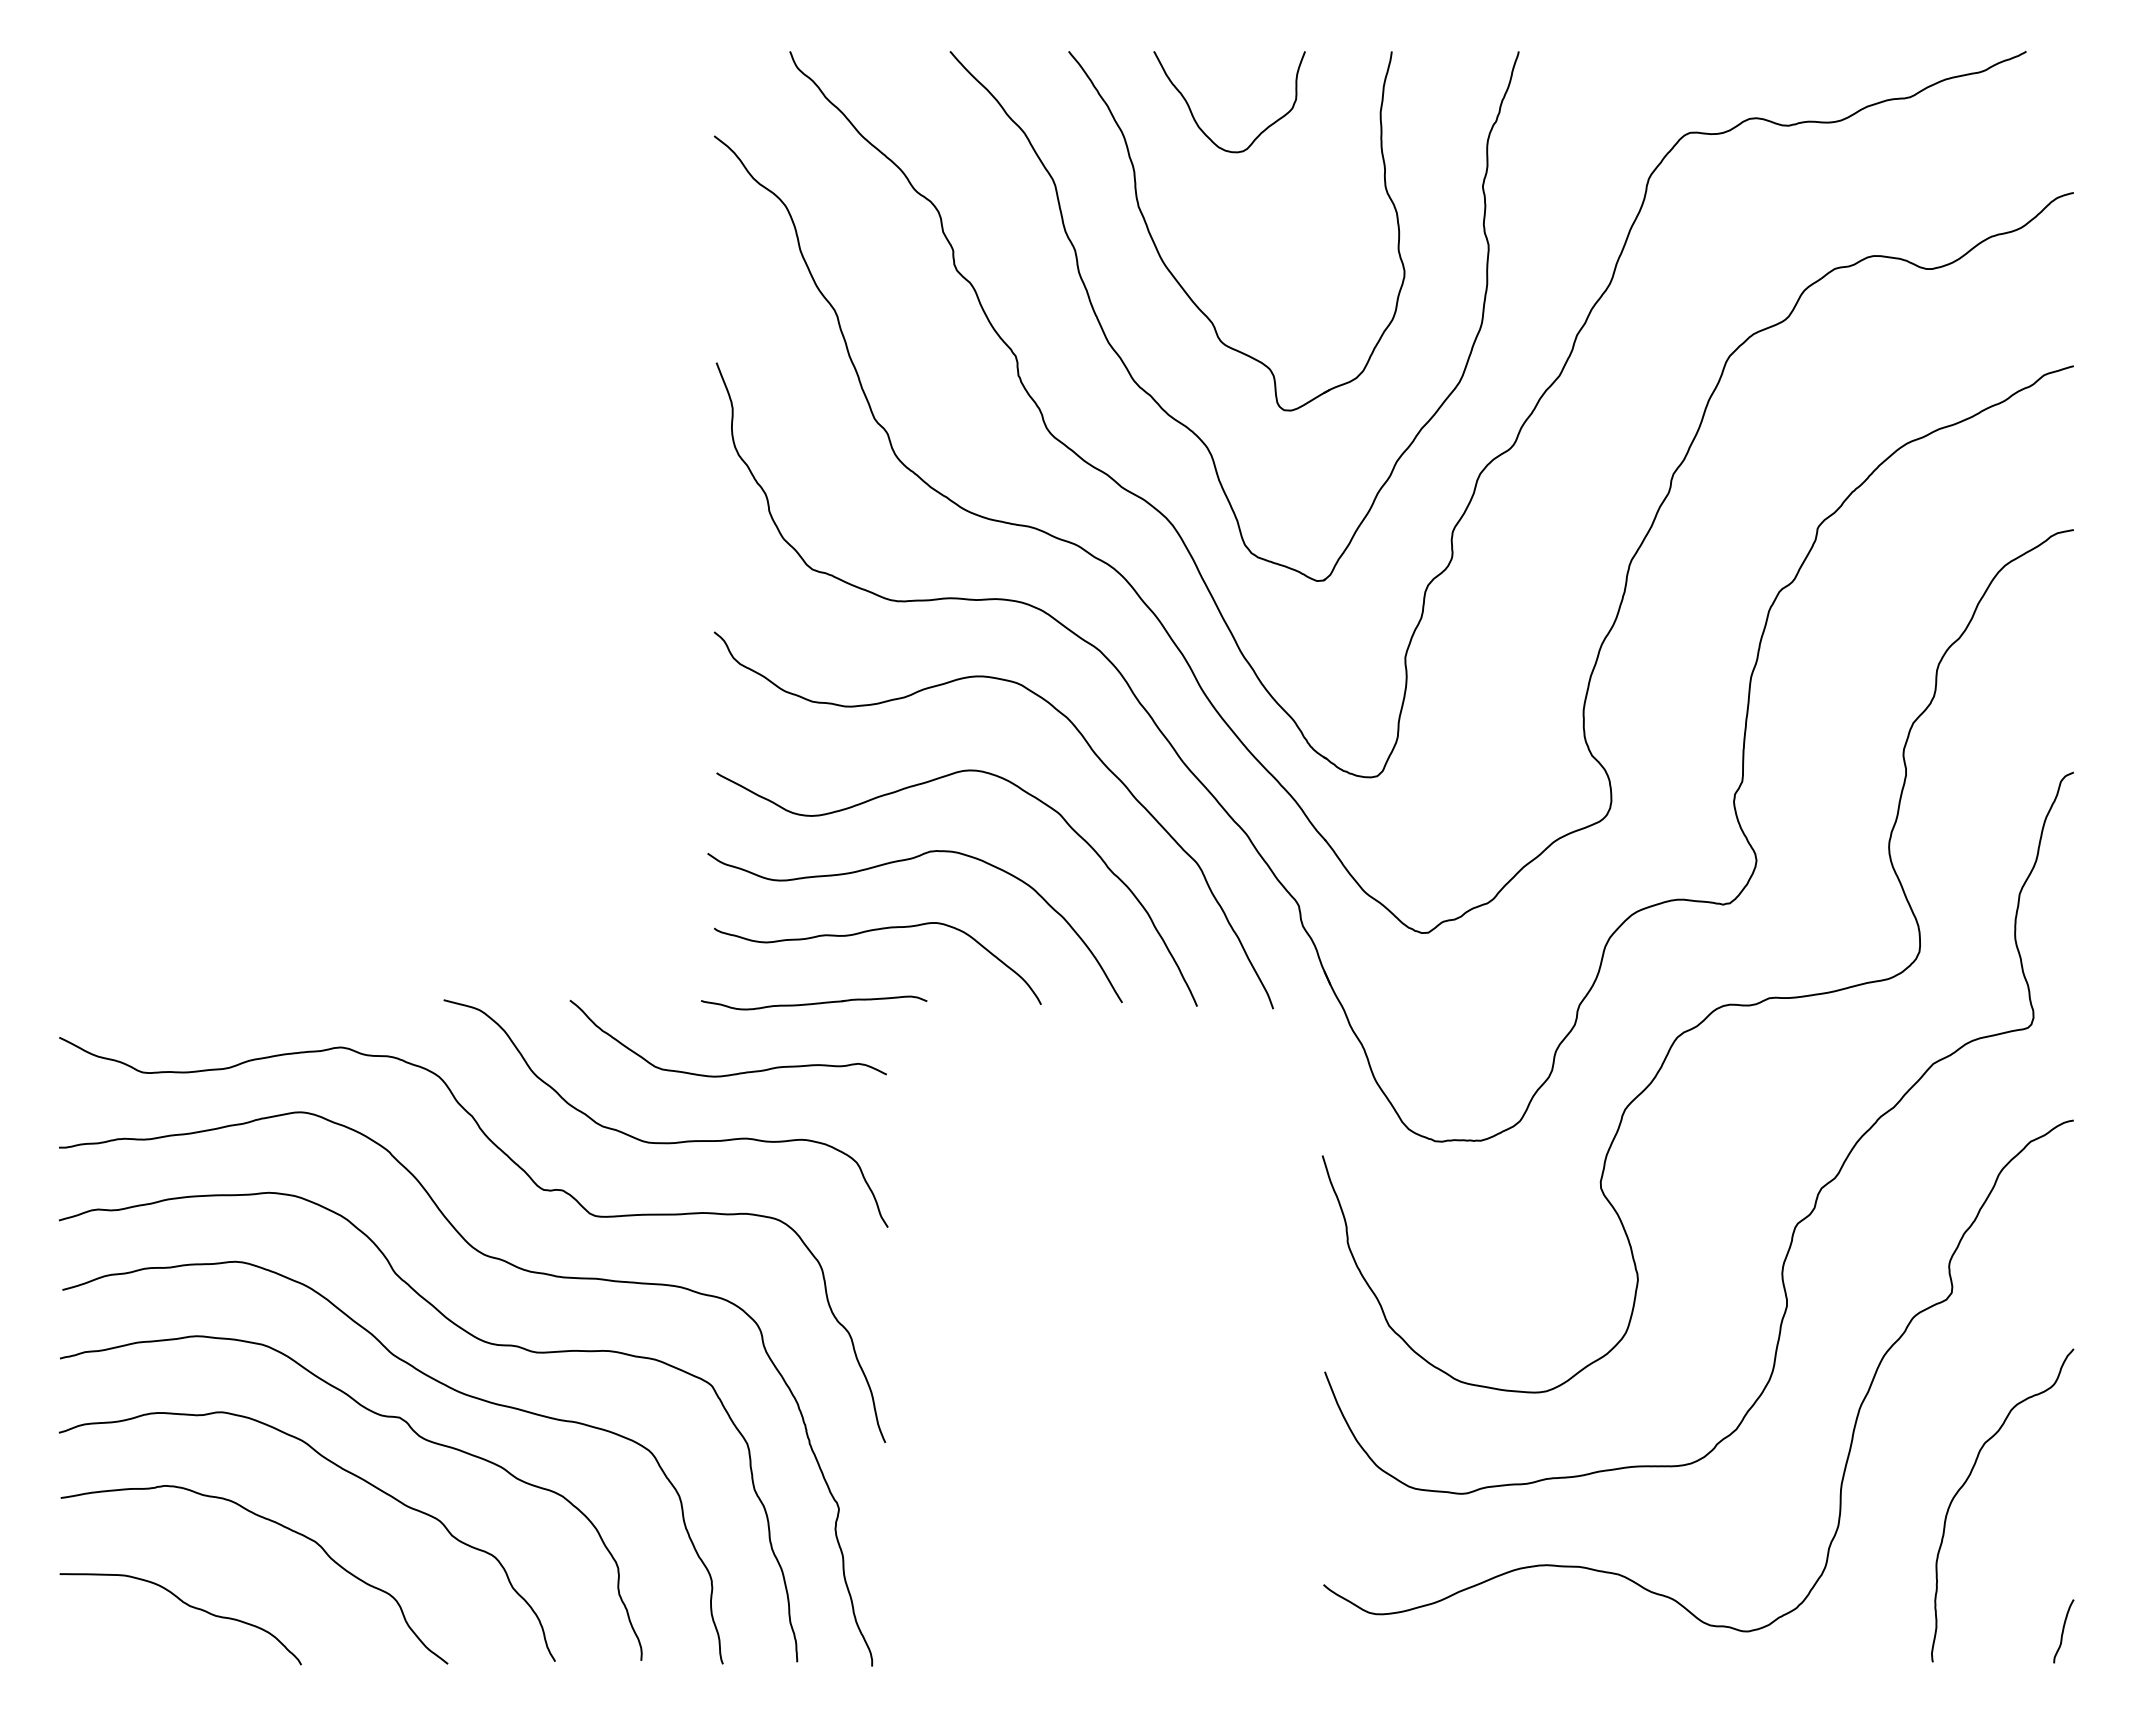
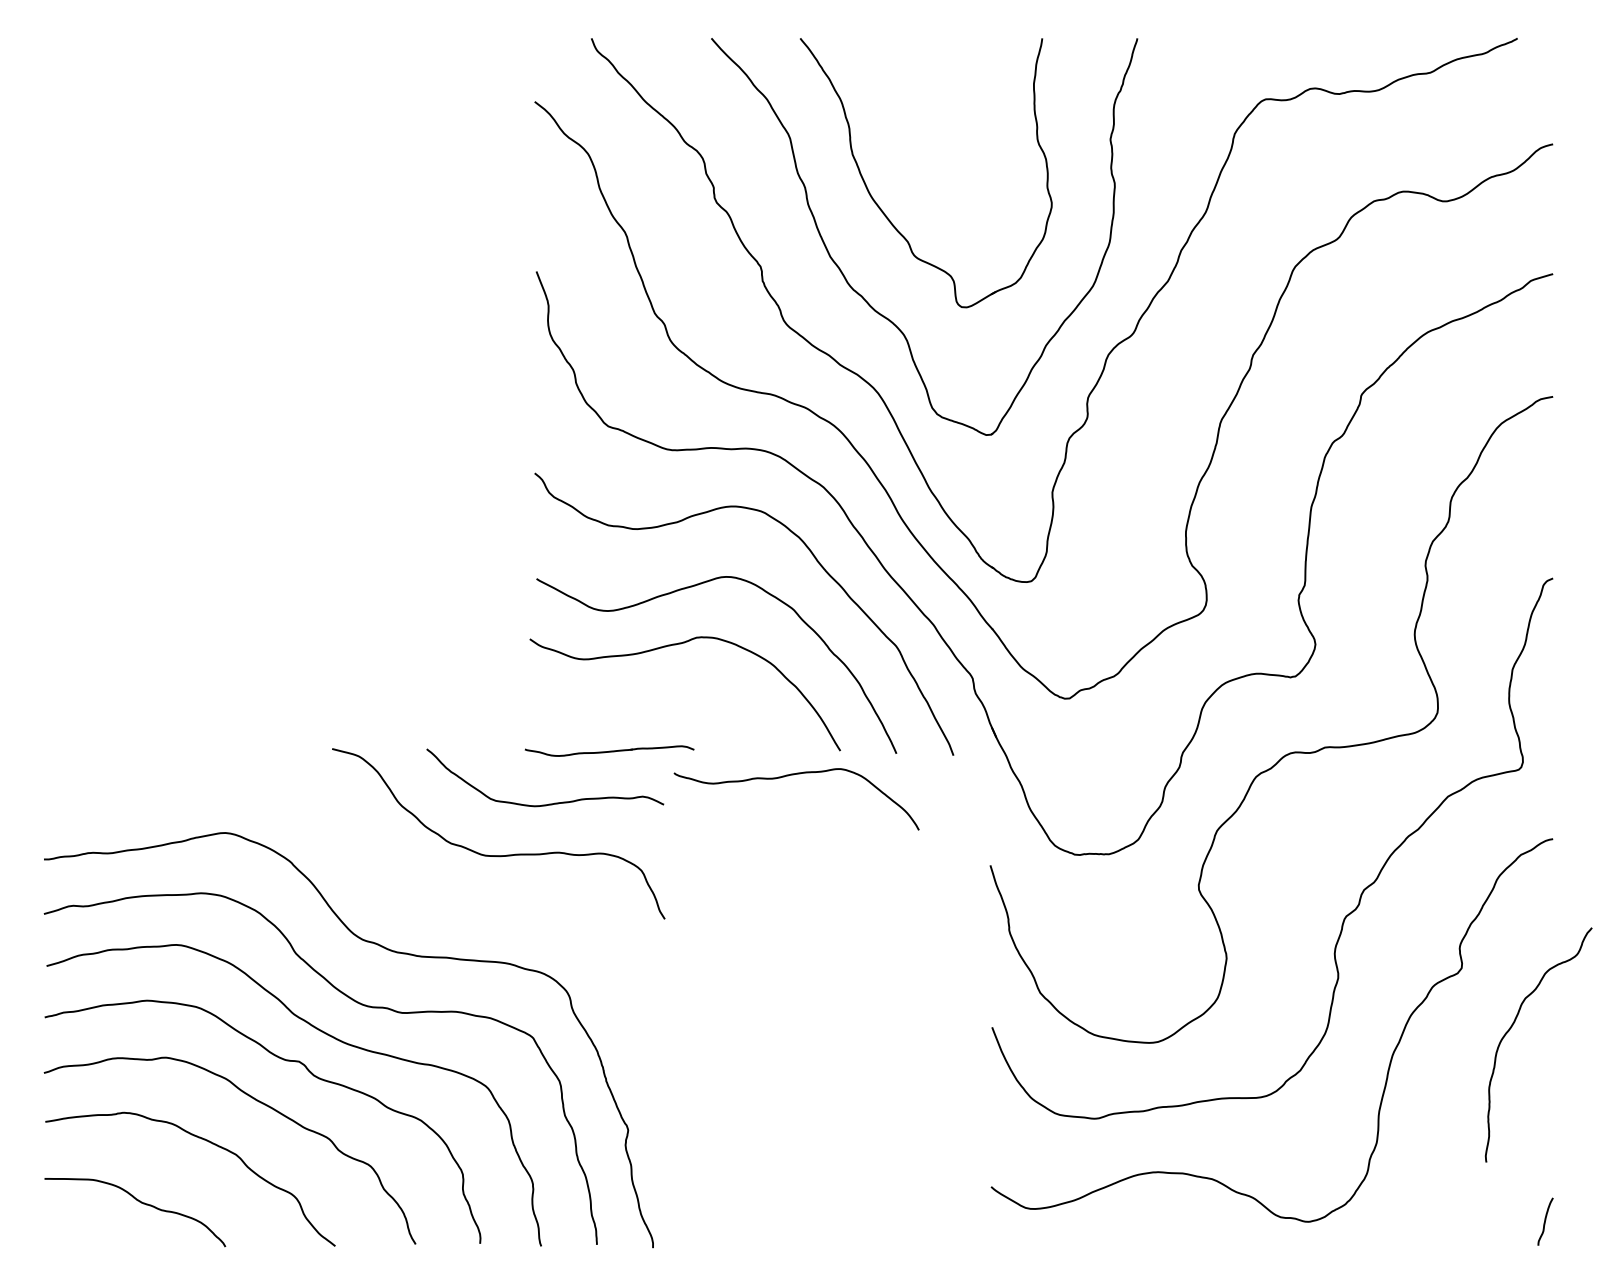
curve: (1197, 122) -> (896, 91), removed
curve: (871, 931) -> (791, 775), moved
curve: (533, 1183) -> (399, 886), removed
curve: (1966, 1482) -> (1511, 1027), moved

